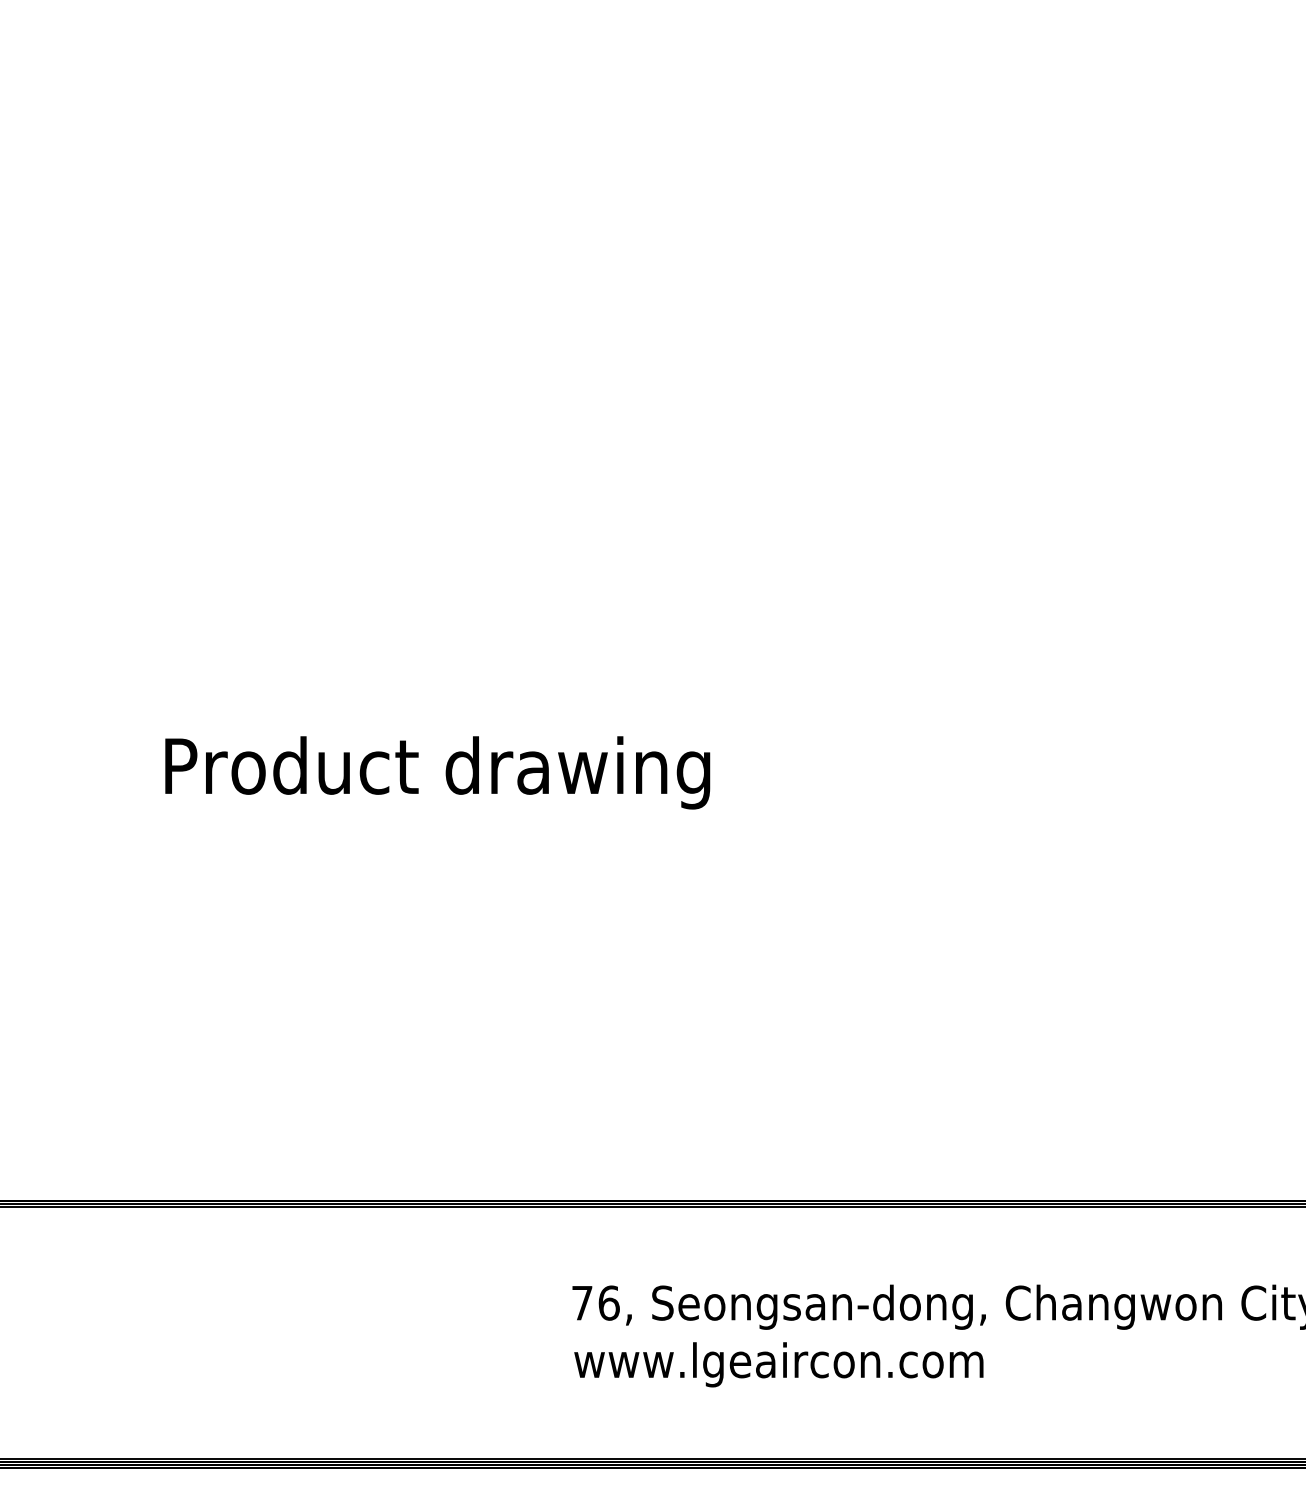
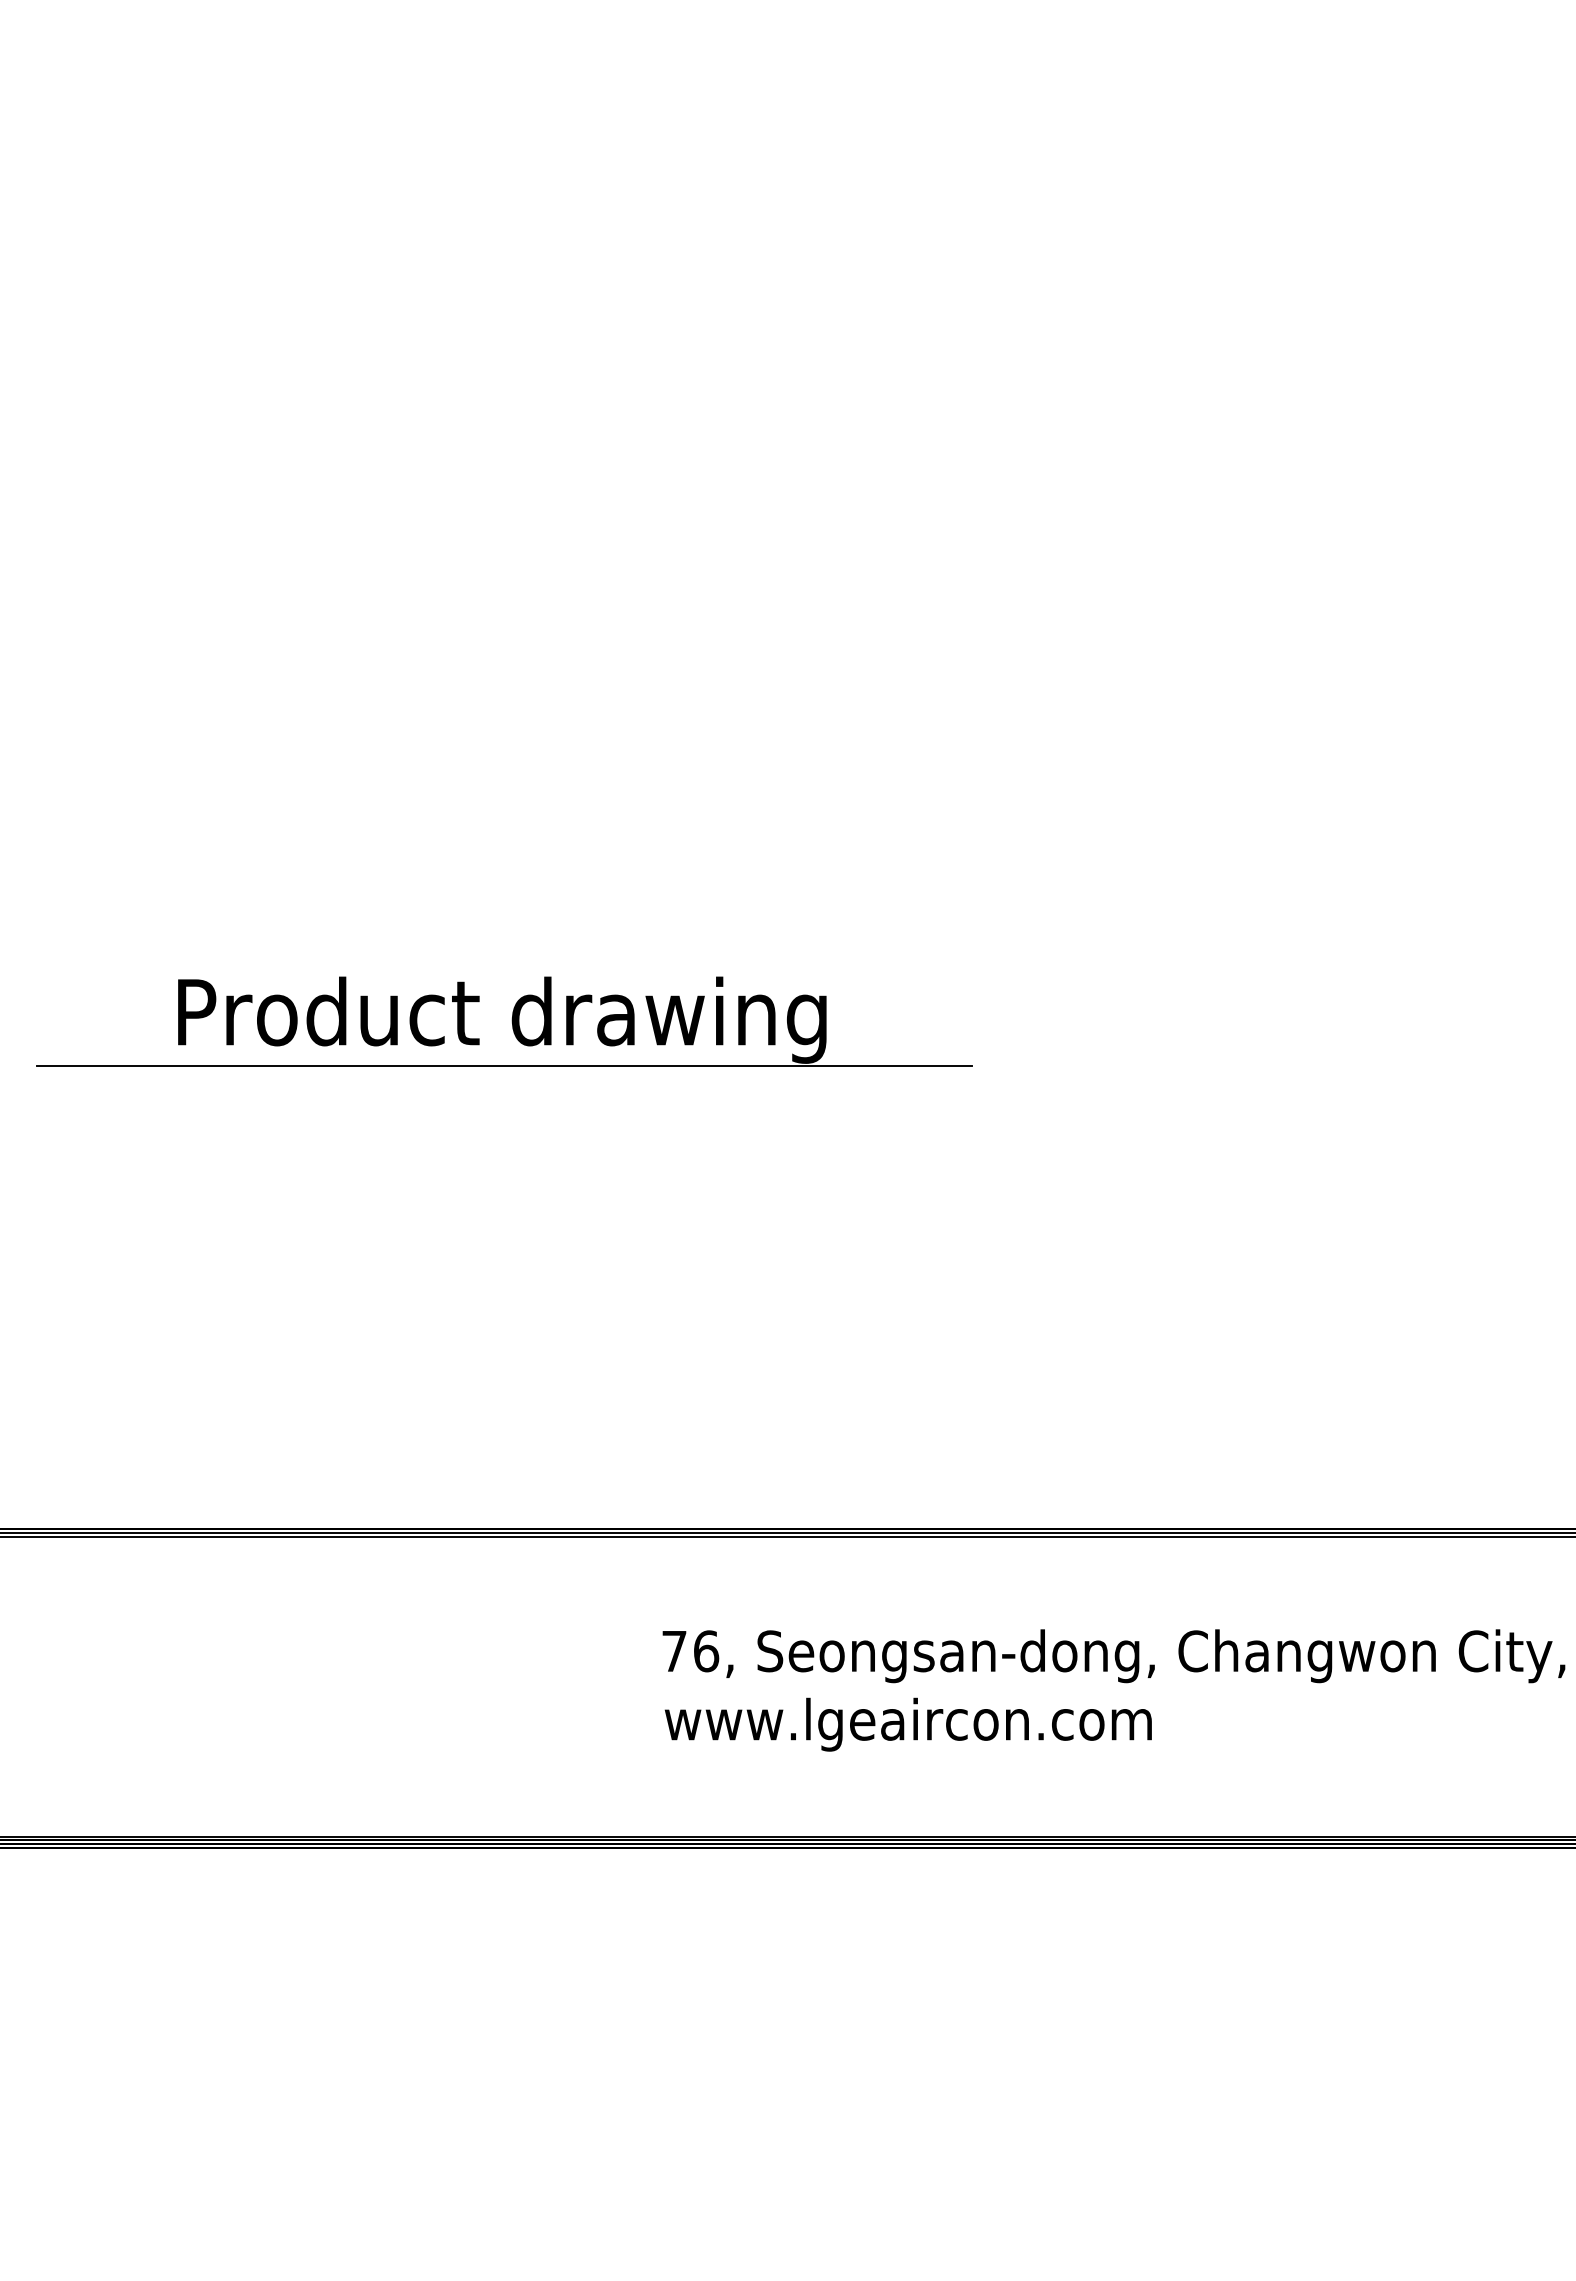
line: (439, 810) -> (504, 1065), added

